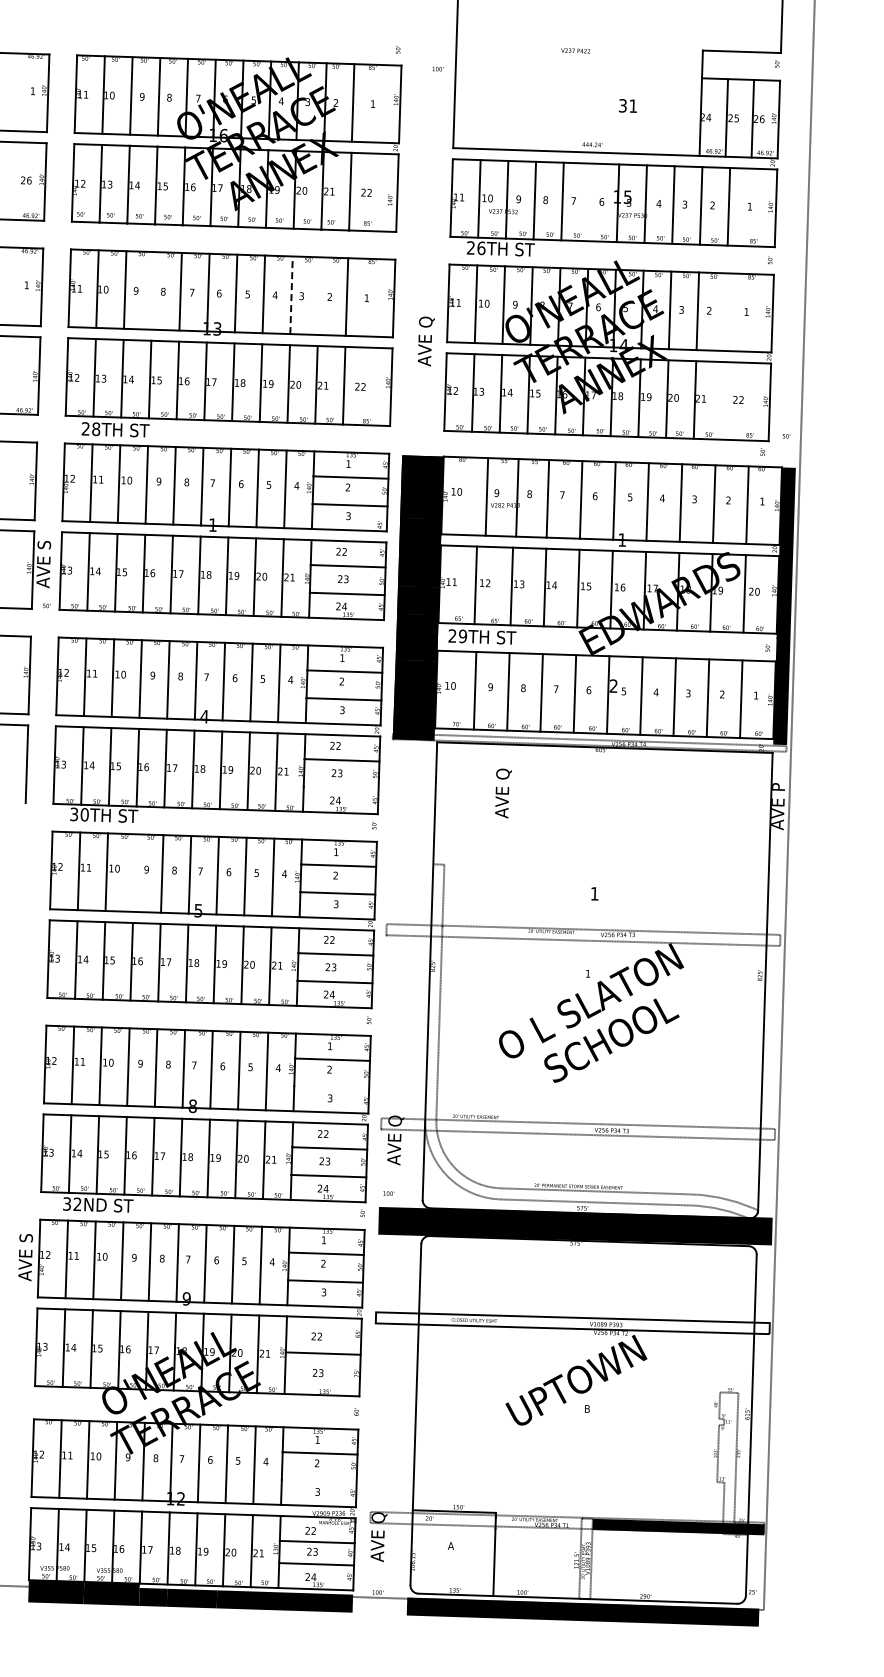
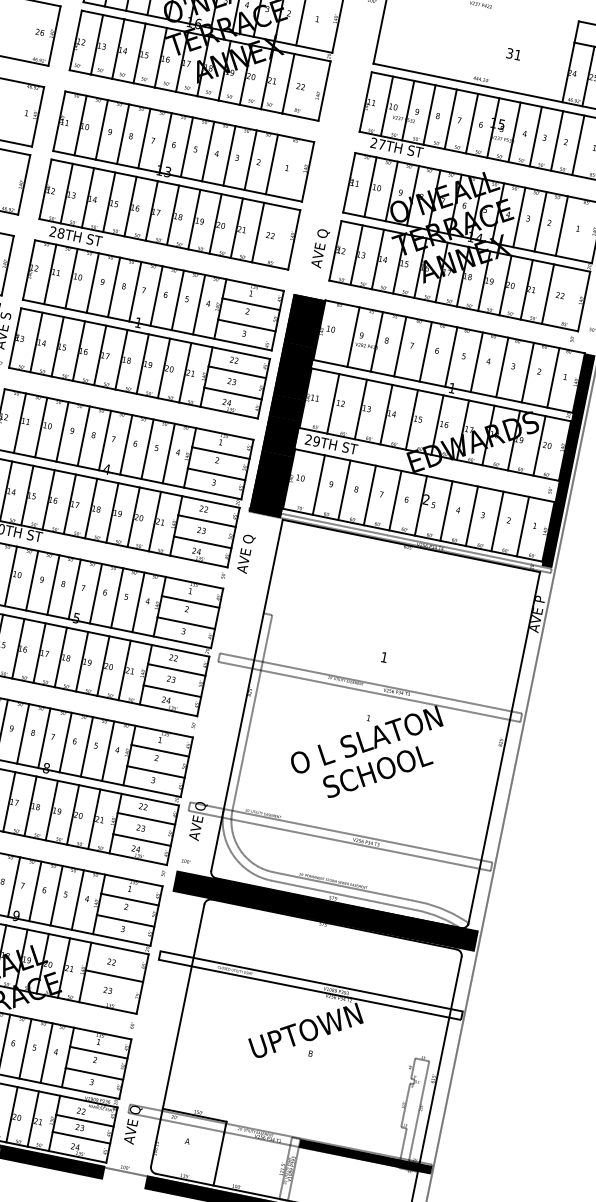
line: (590, 202) -> (472, 123), added
text: (481, 248) -> (382, 144), 26TH -> 27TH
line: (152, 290) -> (122, 133), added
line: (291, 295) -> (229, 156), dashed -> solid
line: (319, 295) -> (250, 159), added
line: (725, 311) -> (561, 225), added
text: (426, 341) -> (320, 248), moved
line: (722, 400) -> (547, 293), added
line: (340, 787) -> (202, 541), added
text: (503, 793) -> (246, 554), moved
line: (134, 872) -> (32, 580), added
line: (331, 1087) -> (155, 772), added
line: (318, 1480) -> (93, 1073), added

